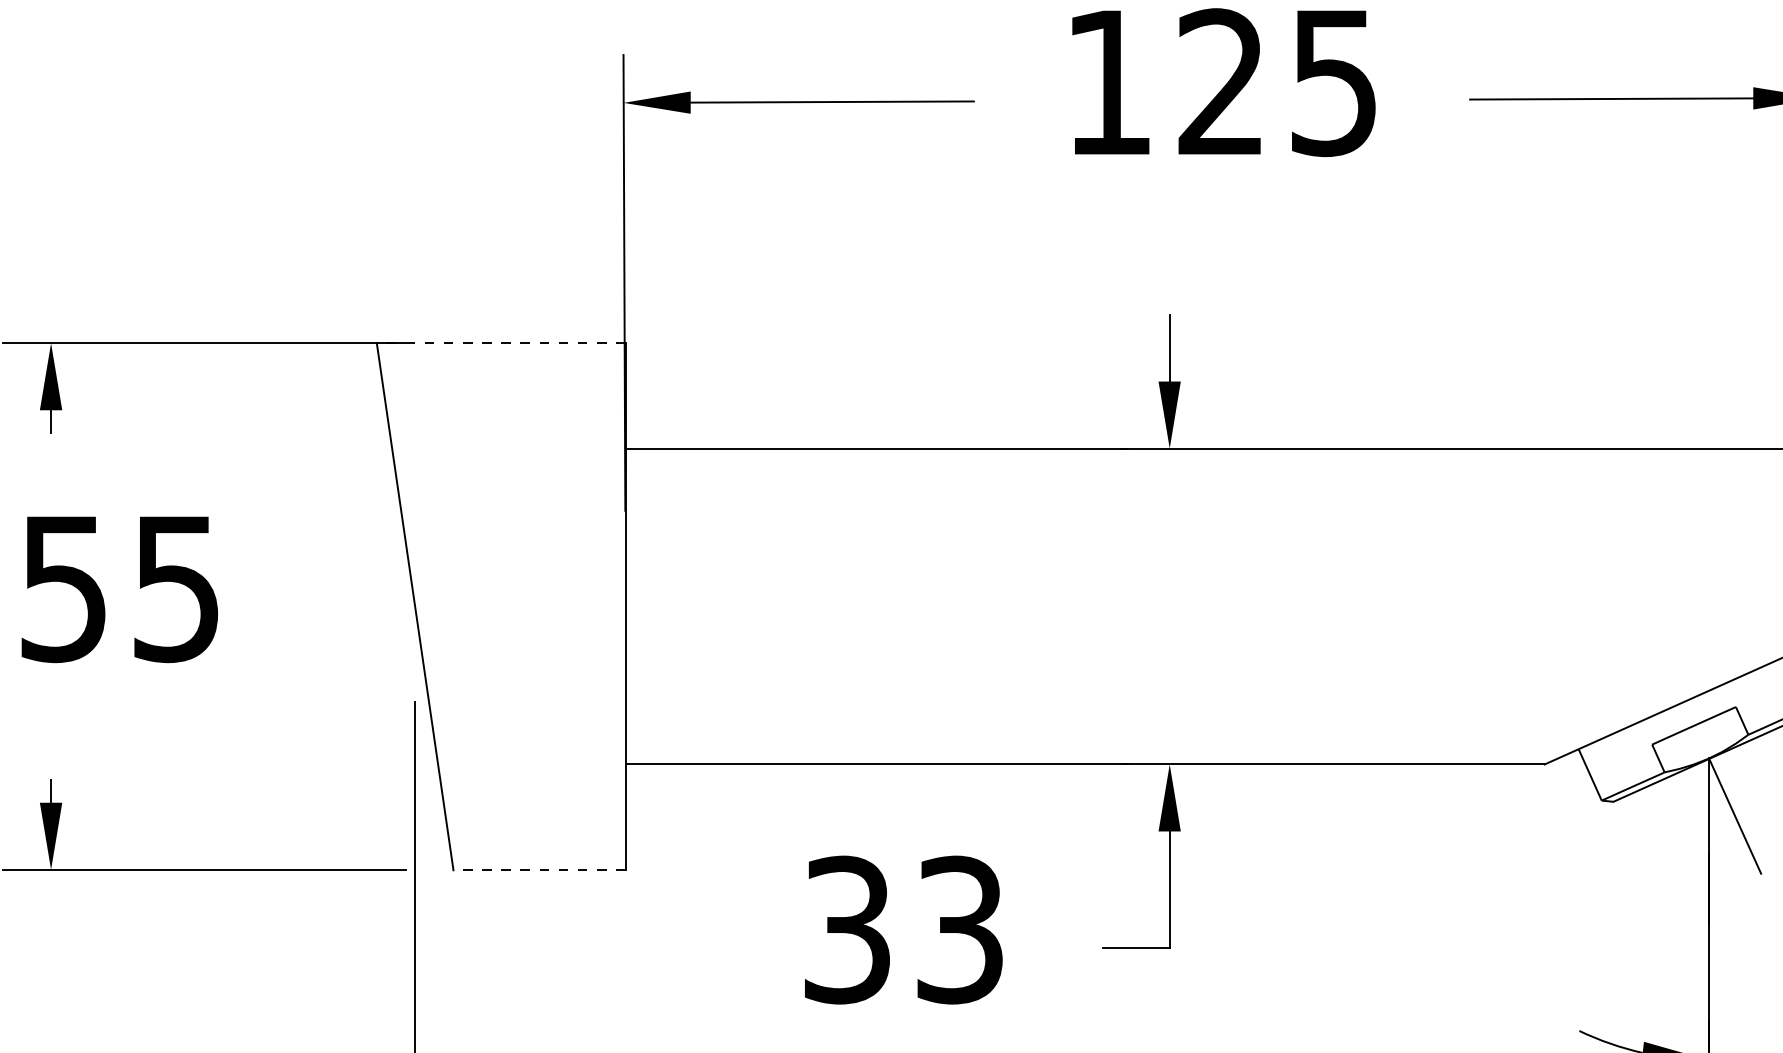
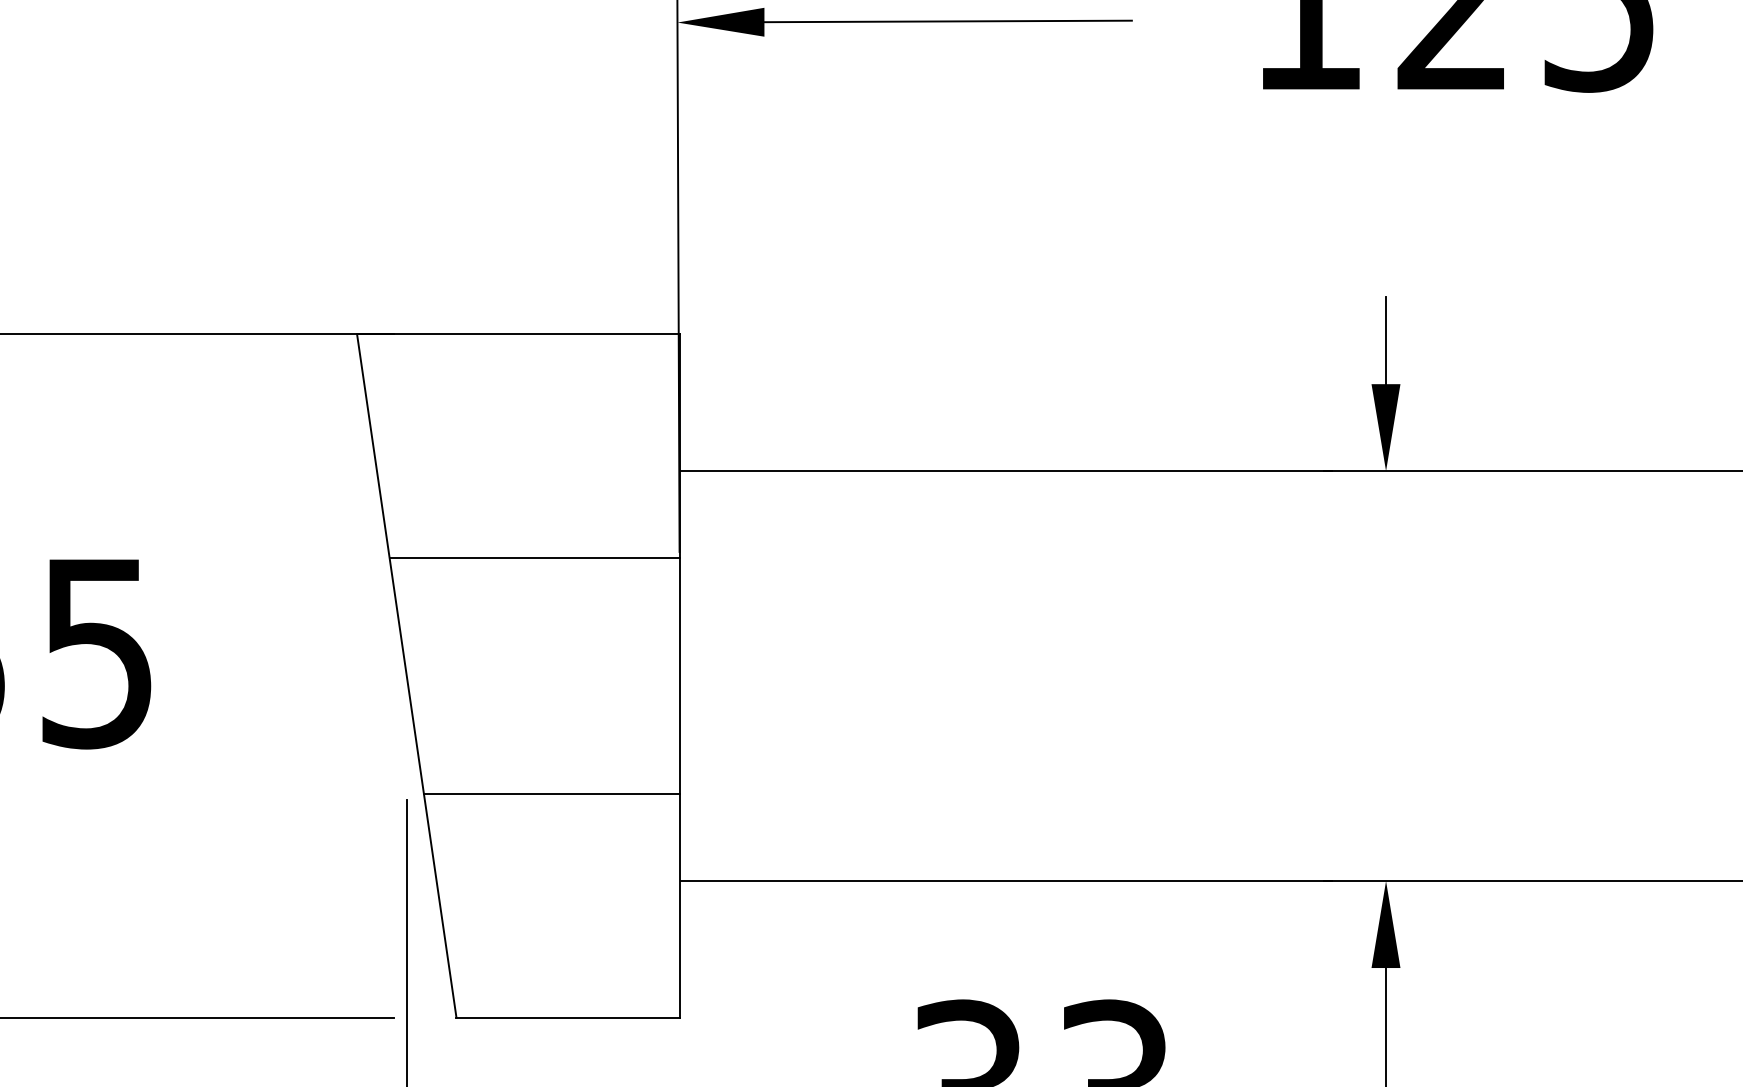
line: (500, 343) -> (517, 334), dashed -> solid
line: (513, 515) -> (534, 557), added
line: (526, 697) -> (551, 794), added
line: (539, 869) -> (568, 1017), dashed -> solid

